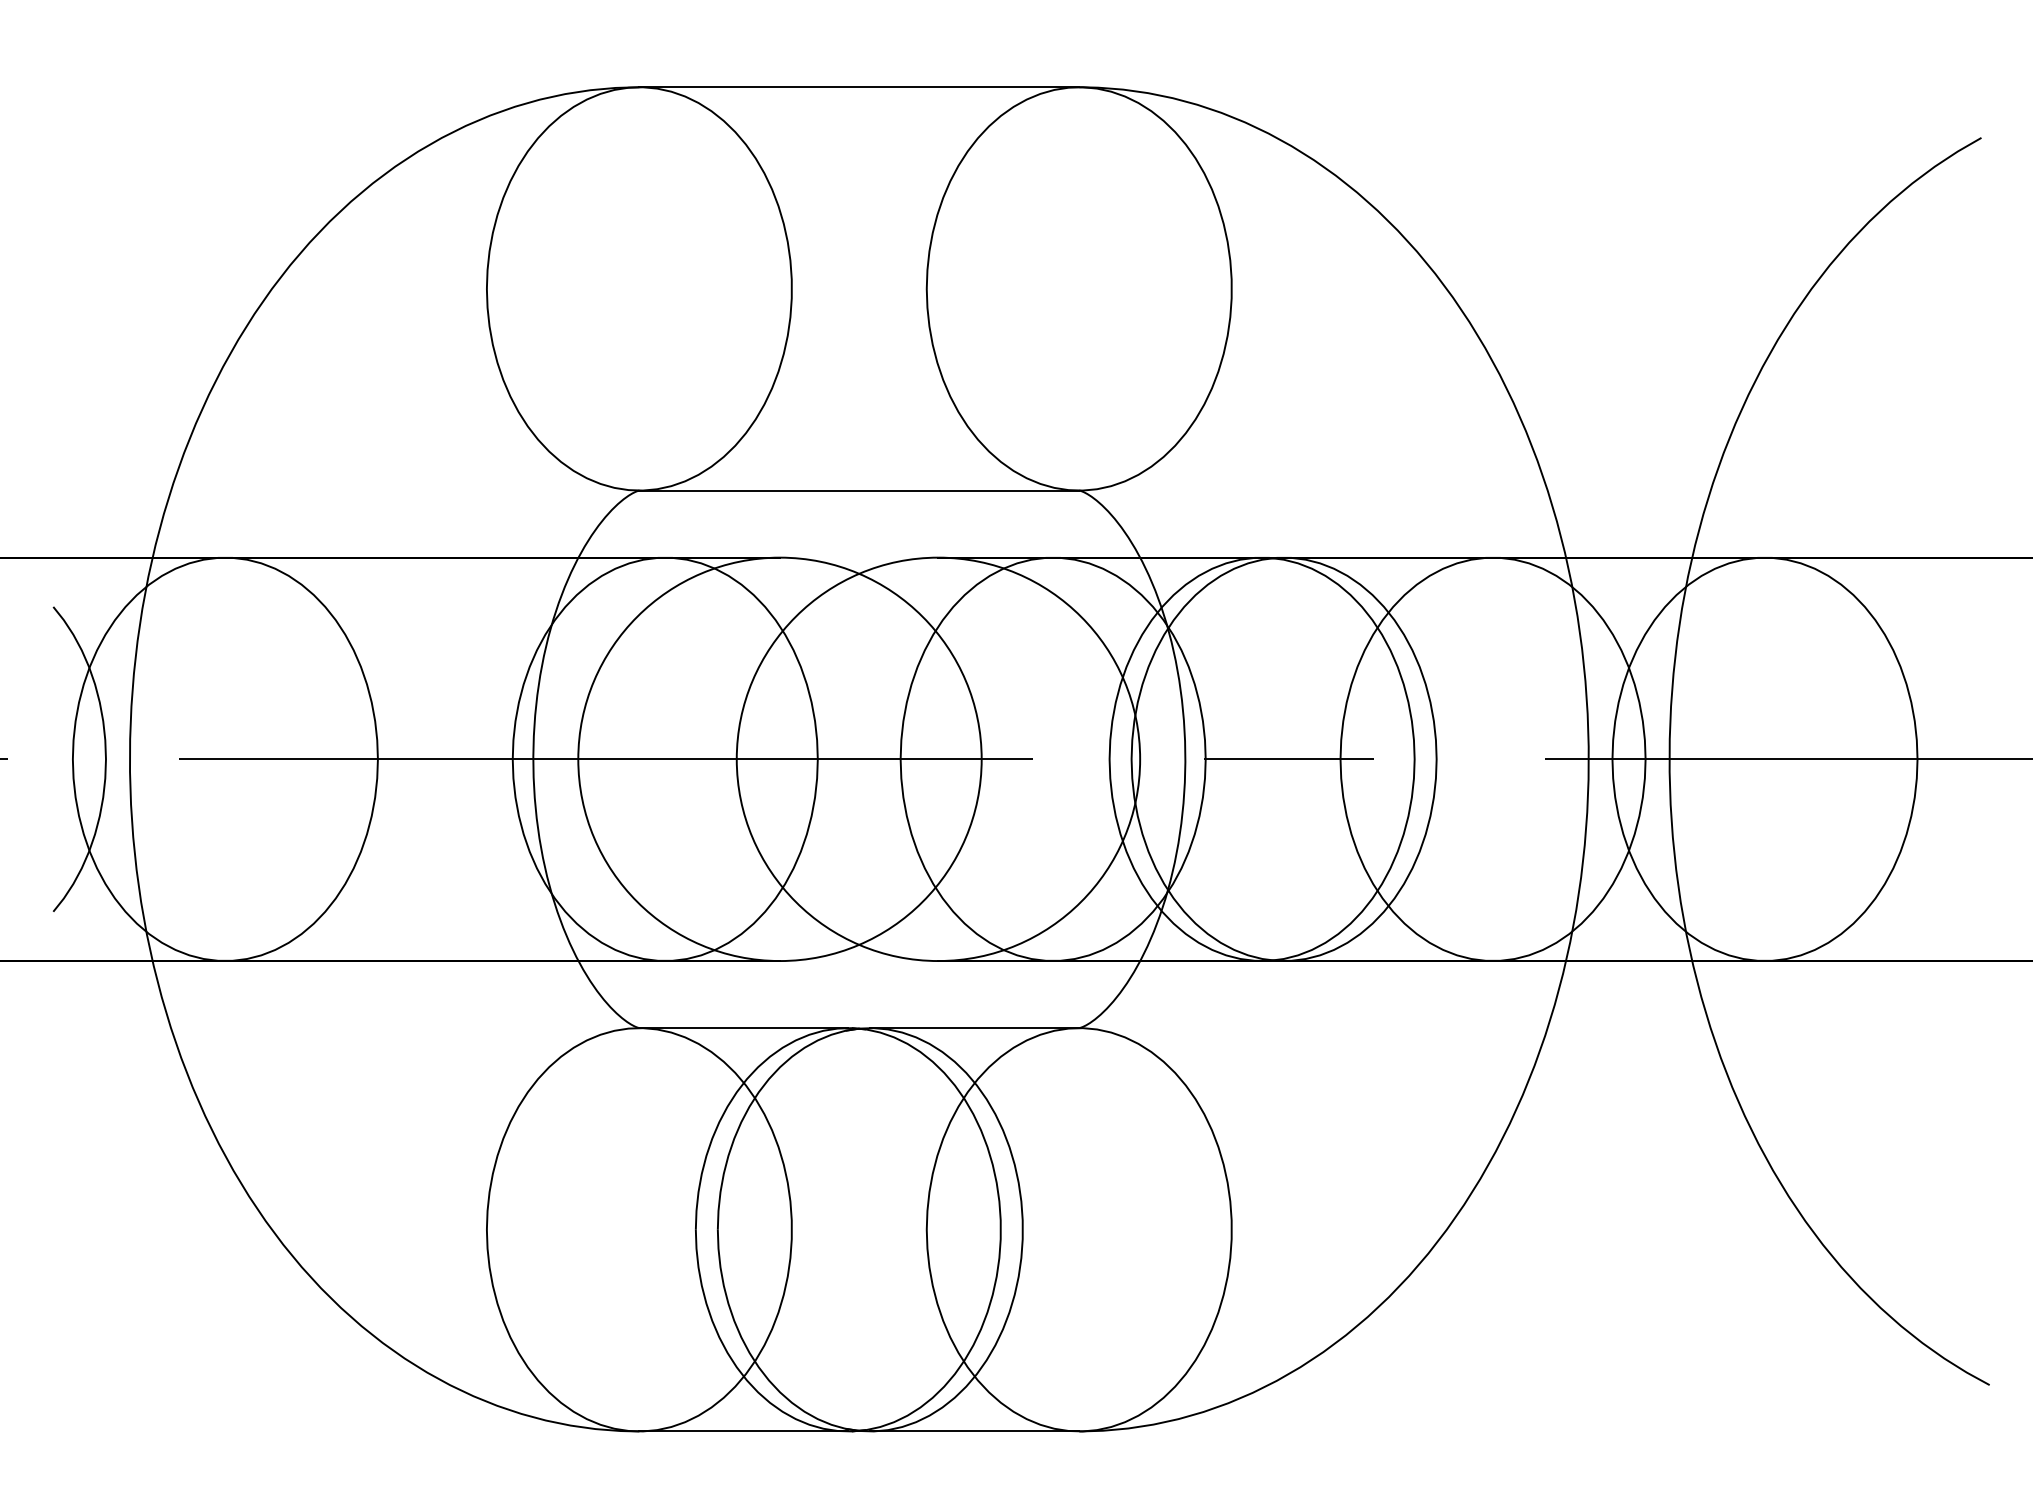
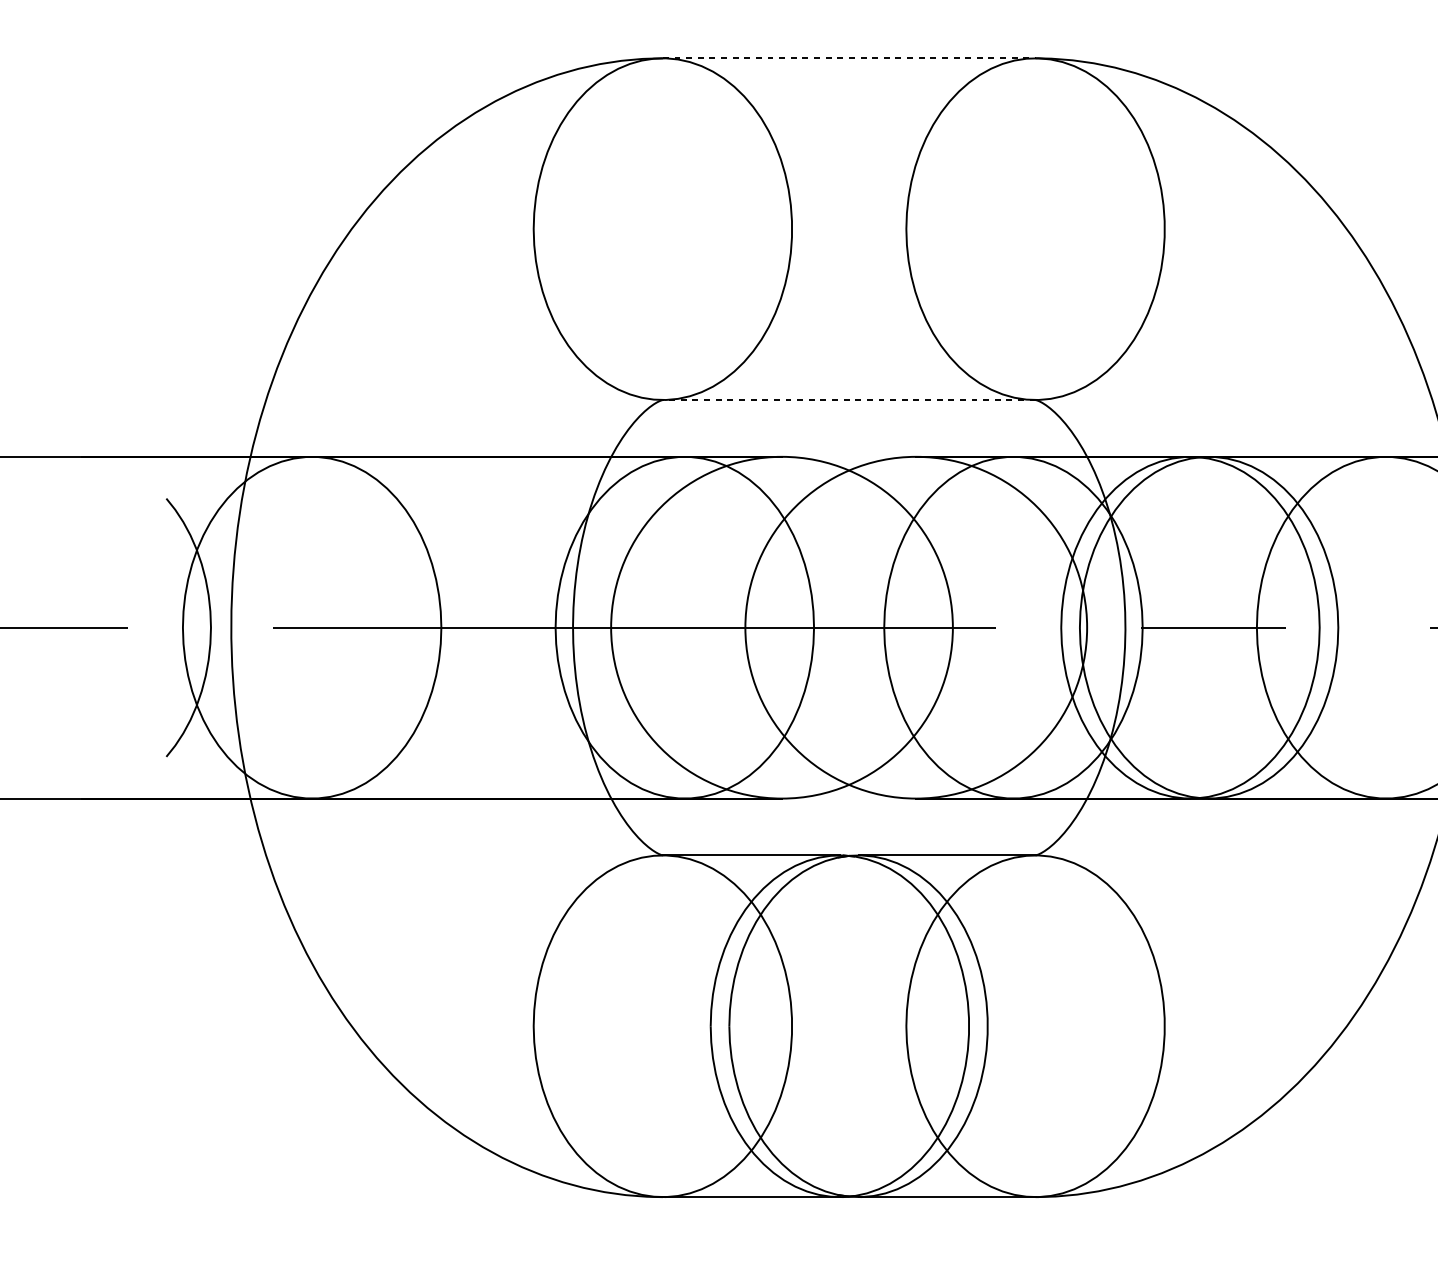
line: (859, 87) -> (849, 58), solid -> dashed
line: (859, 490) -> (849, 399), solid -> dashed

